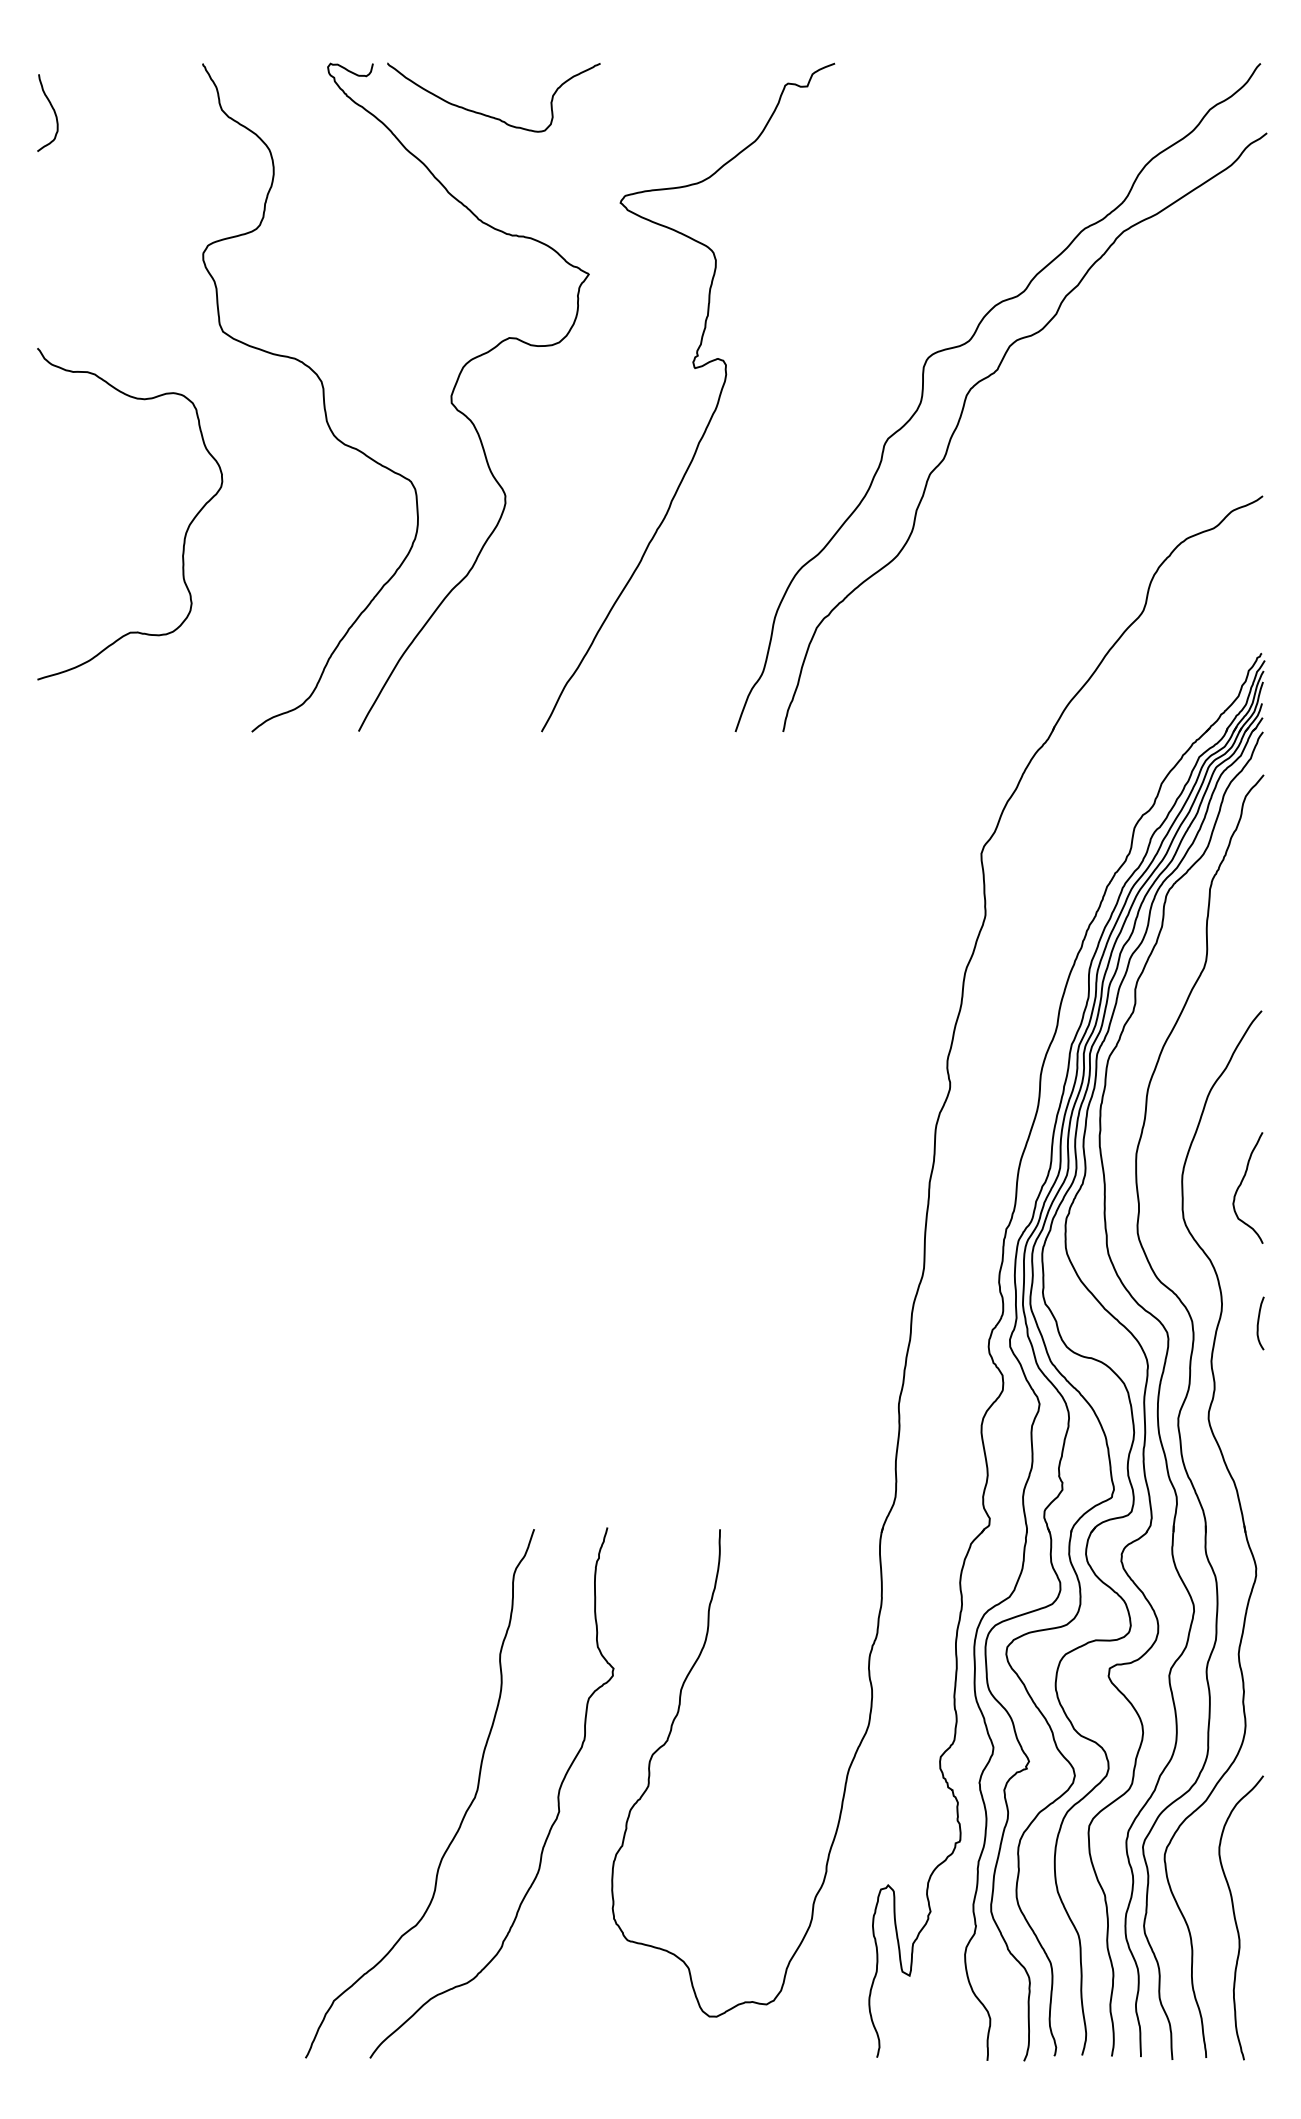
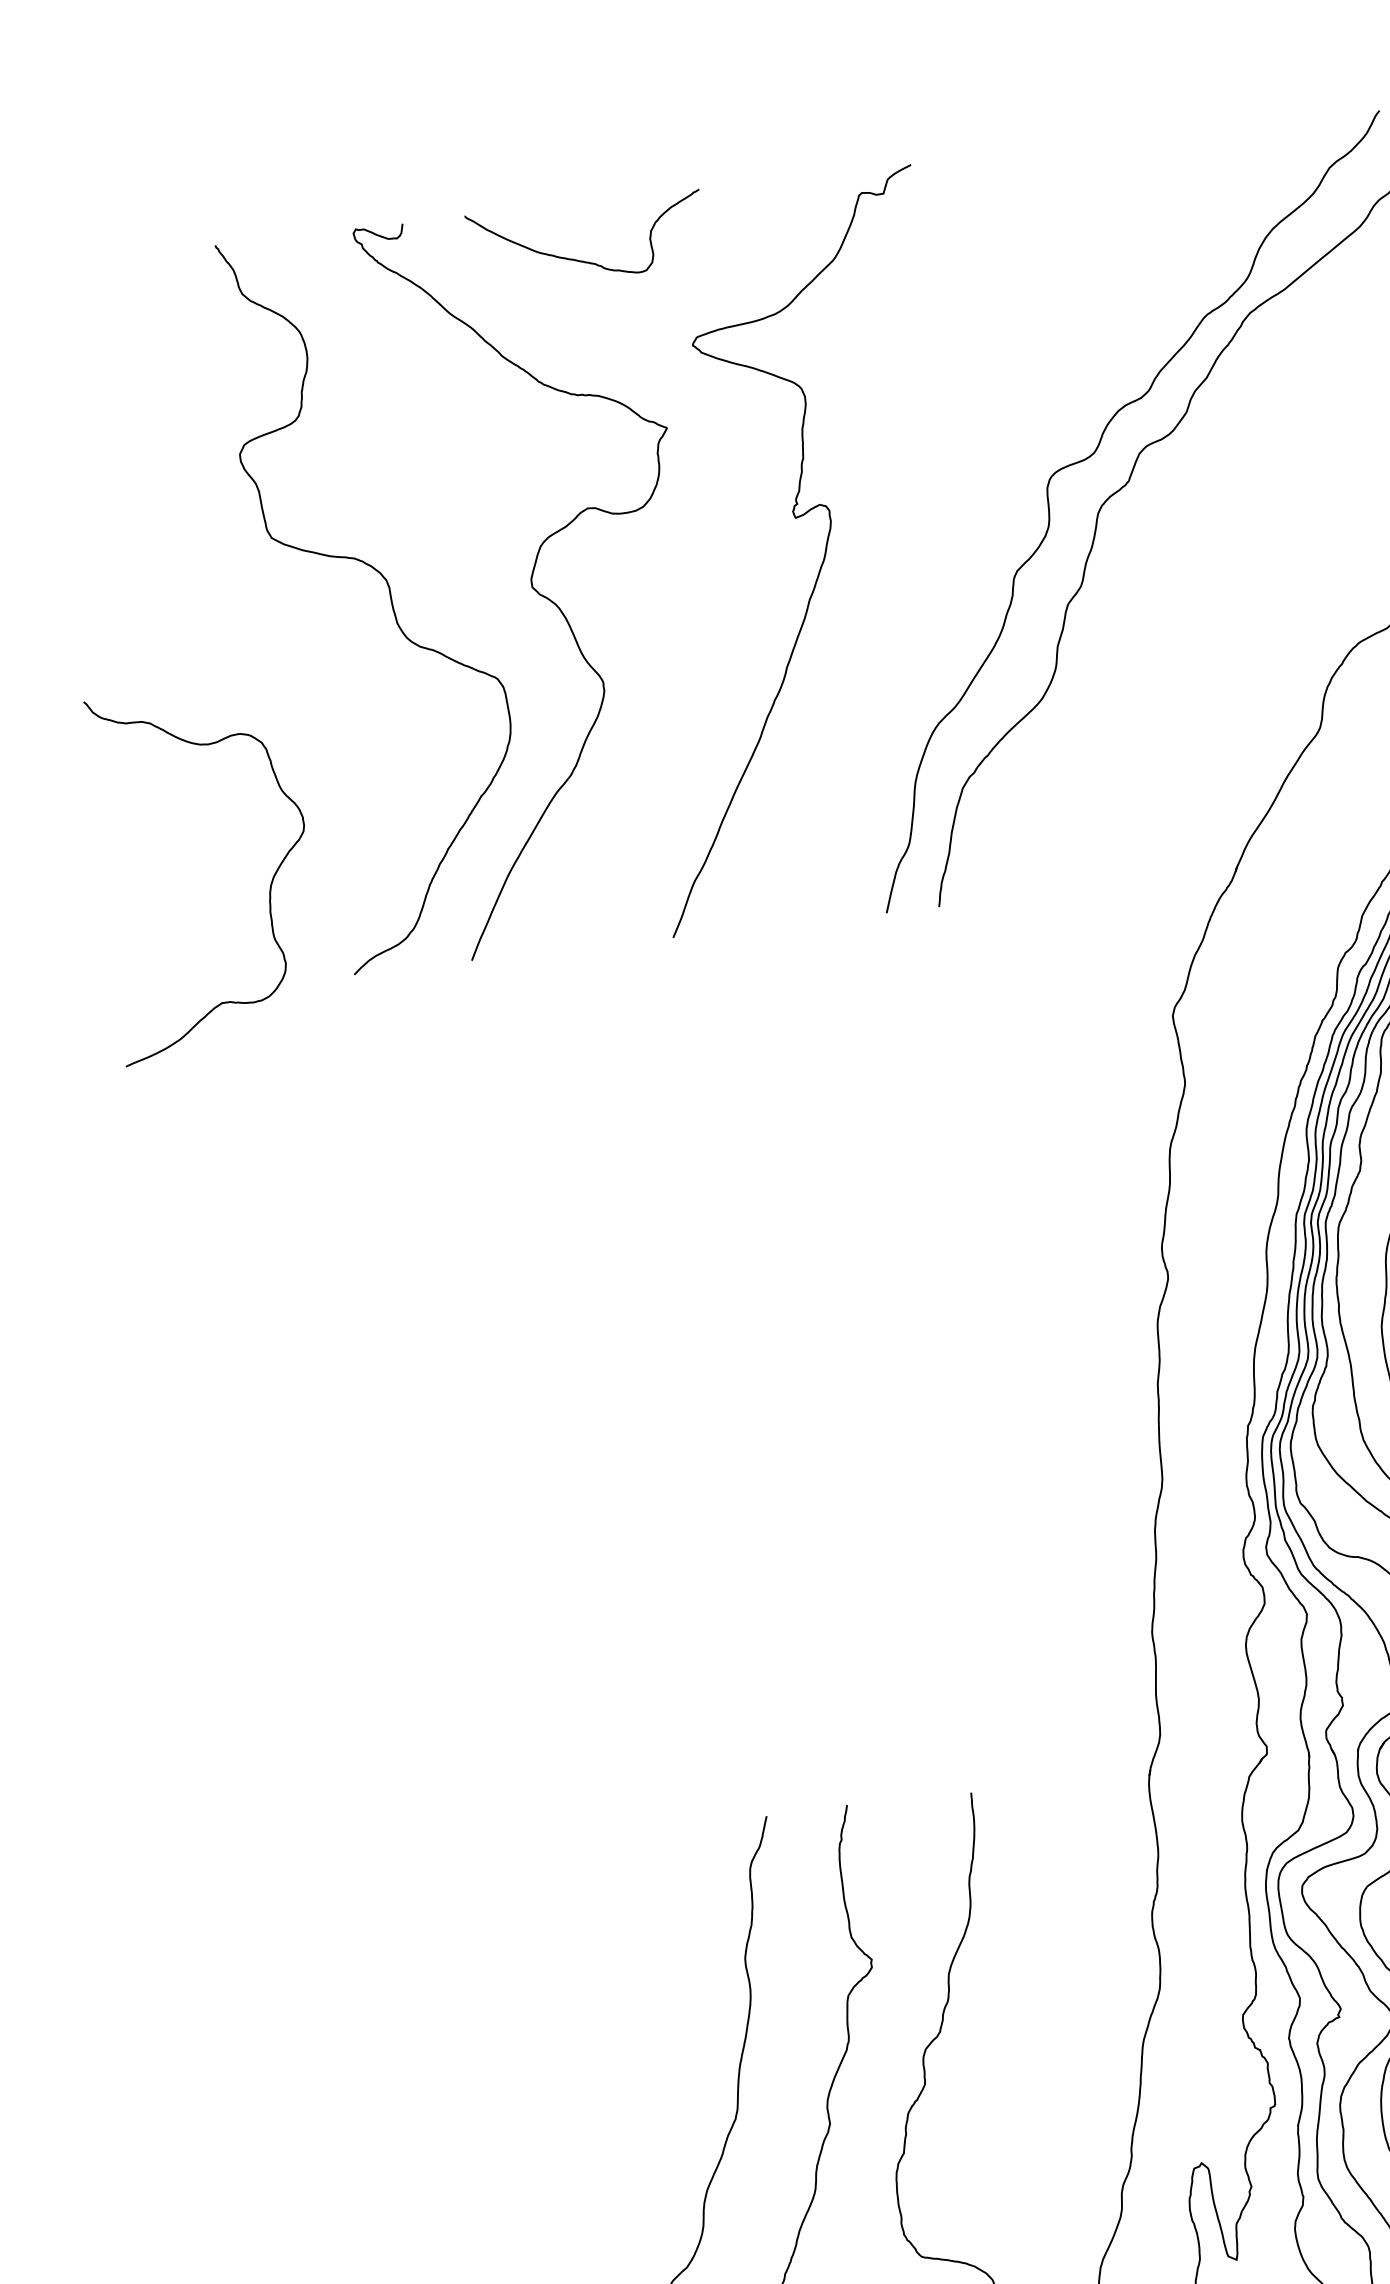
curve: (52, 109) -> (55, 315), removed
curve: (486, 114) -> (580, 259), moved
curve: (185, 532) -> (270, 885), moved

